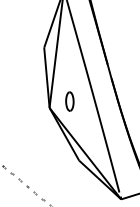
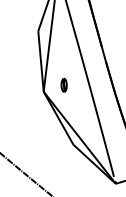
part: (69, 101) -> (63, 85), size x0.7

